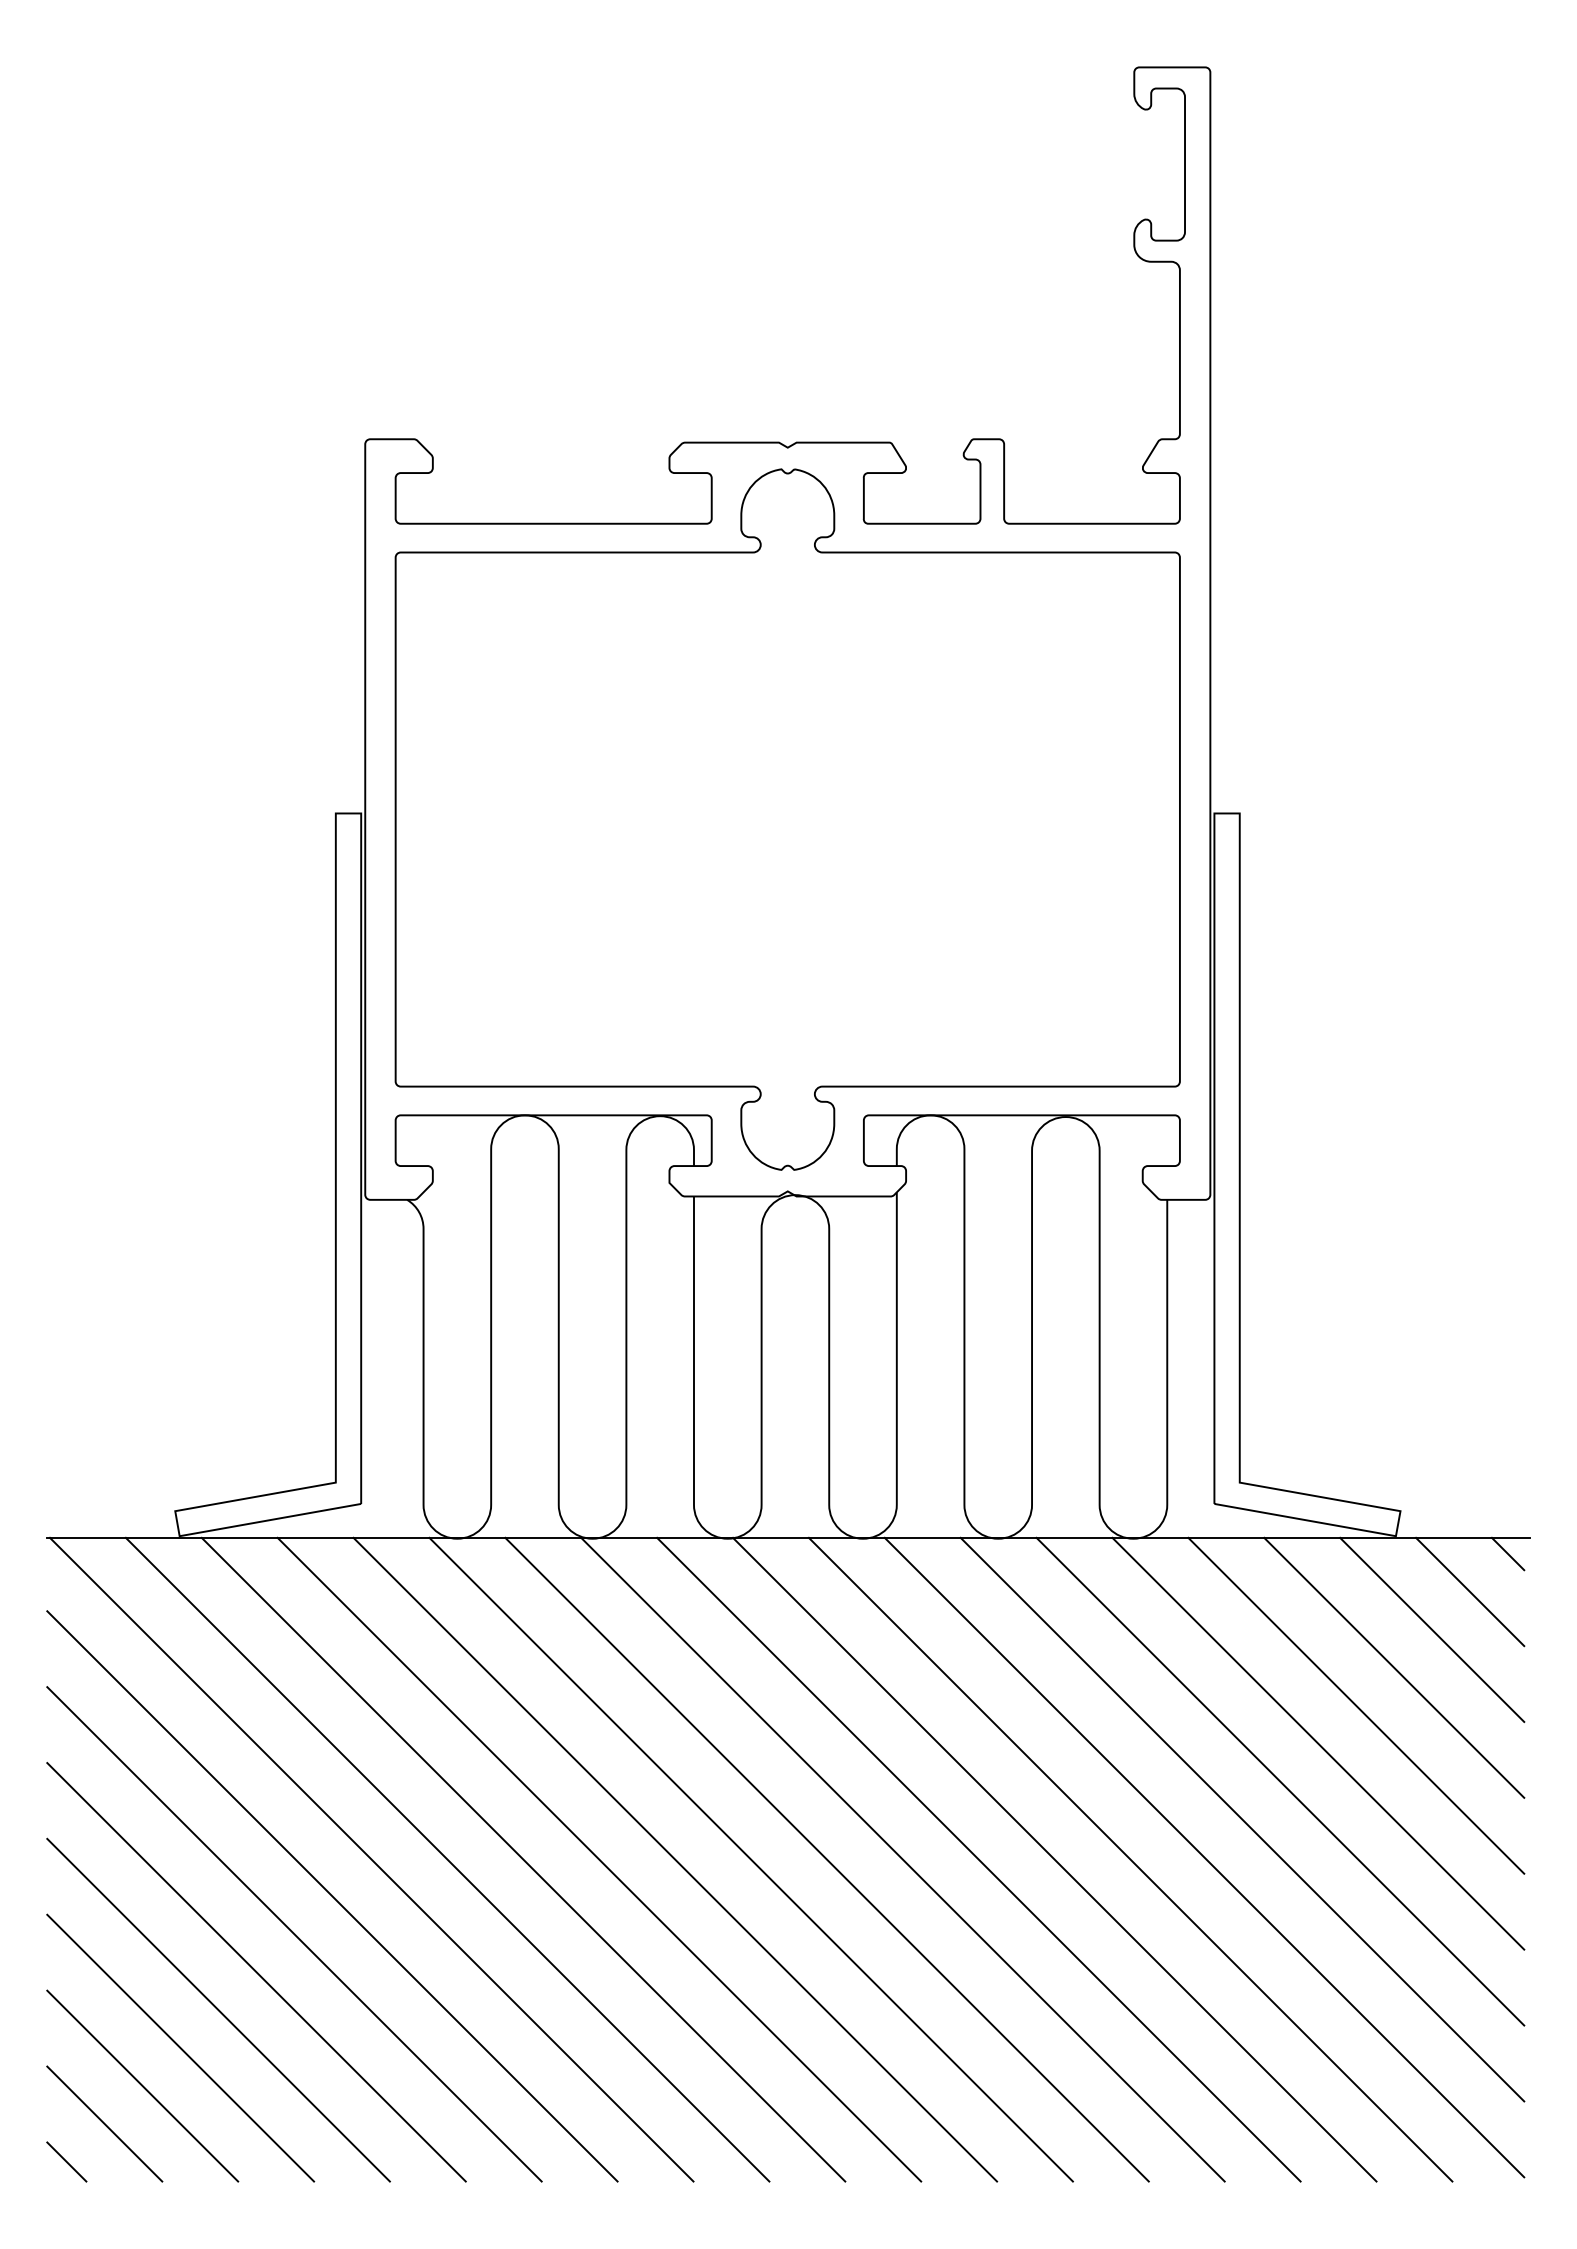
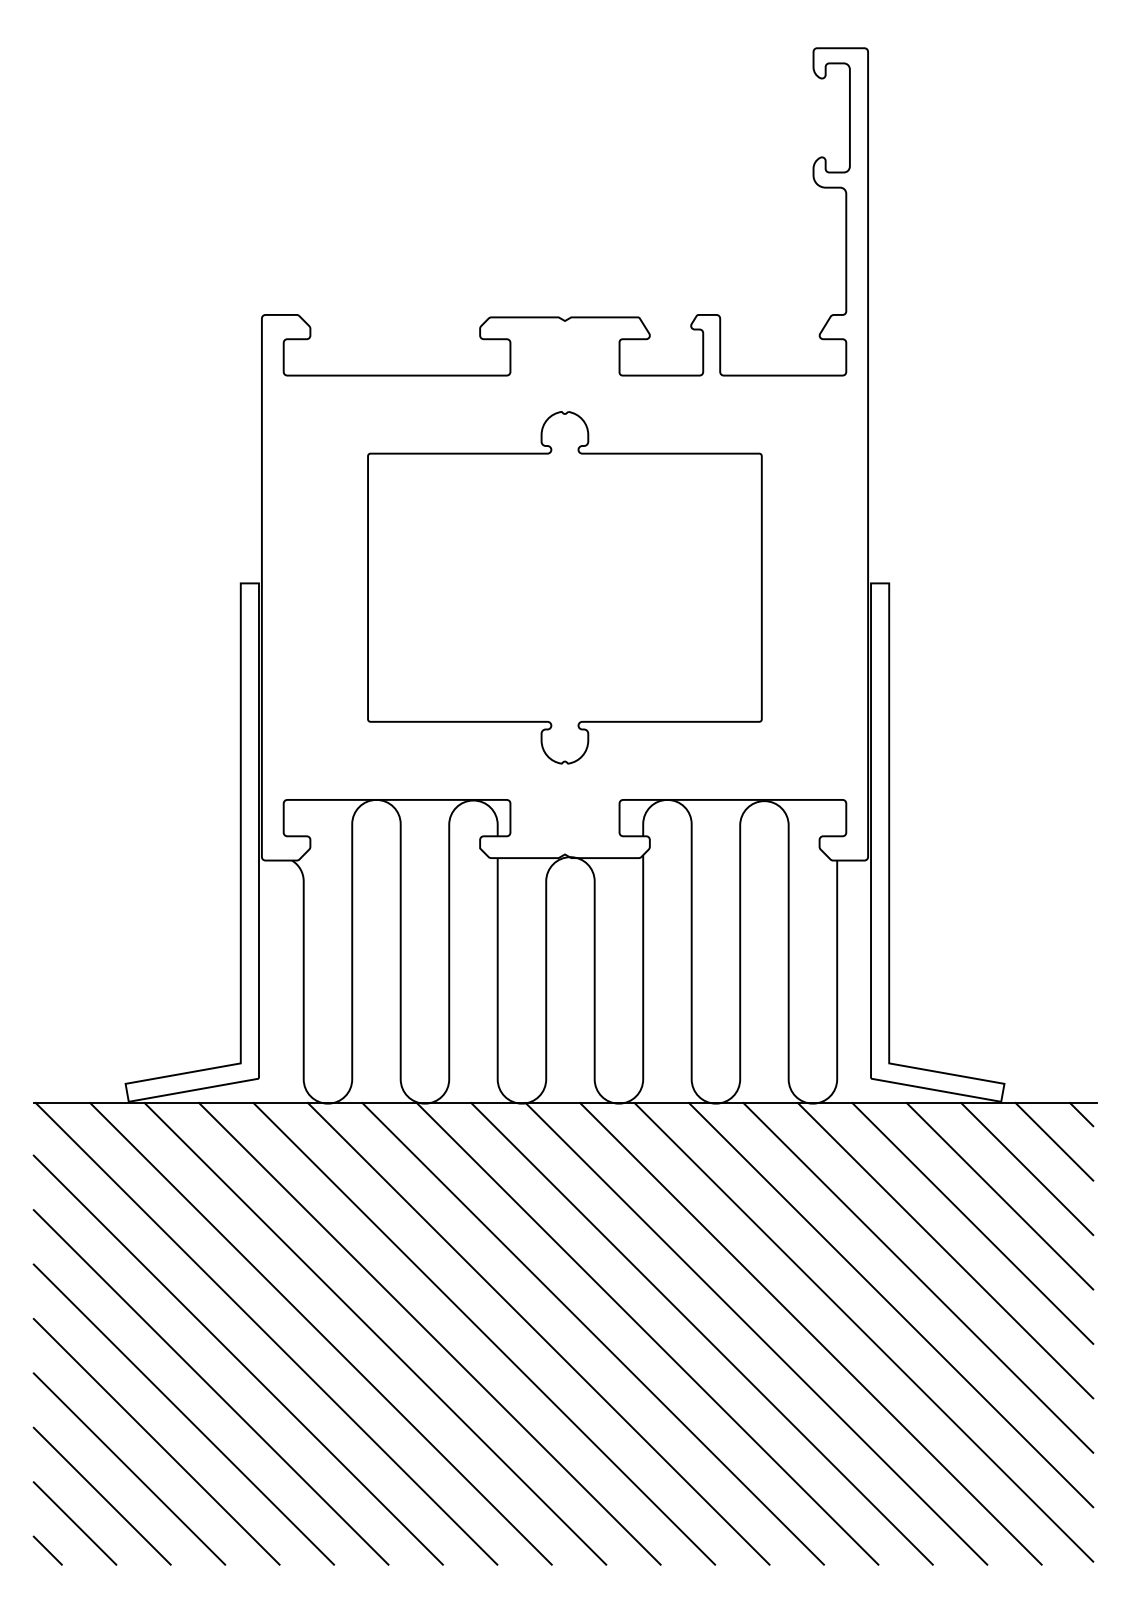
part: (787, 819) -> (564, 587), size x0.7

